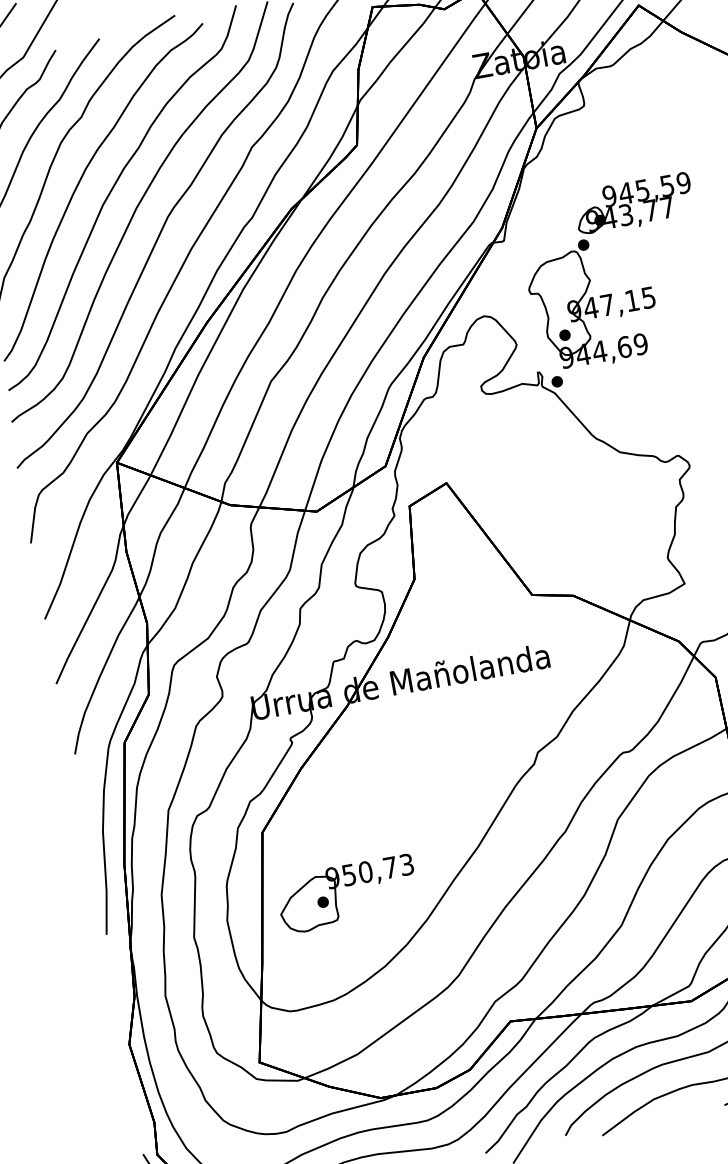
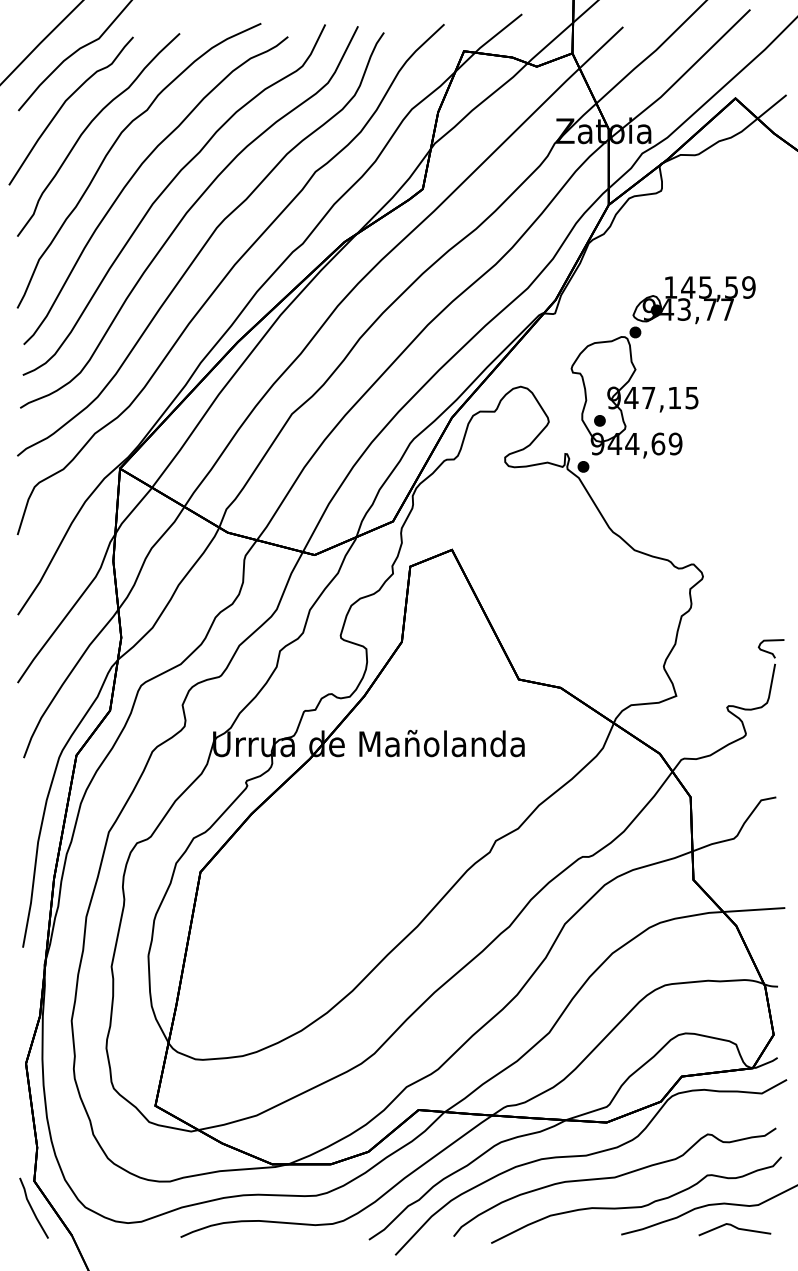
text: (609, 196) -> (670, 287), 945,59 -> 145,59
part: (345, 886) -> (275, 942), removed

